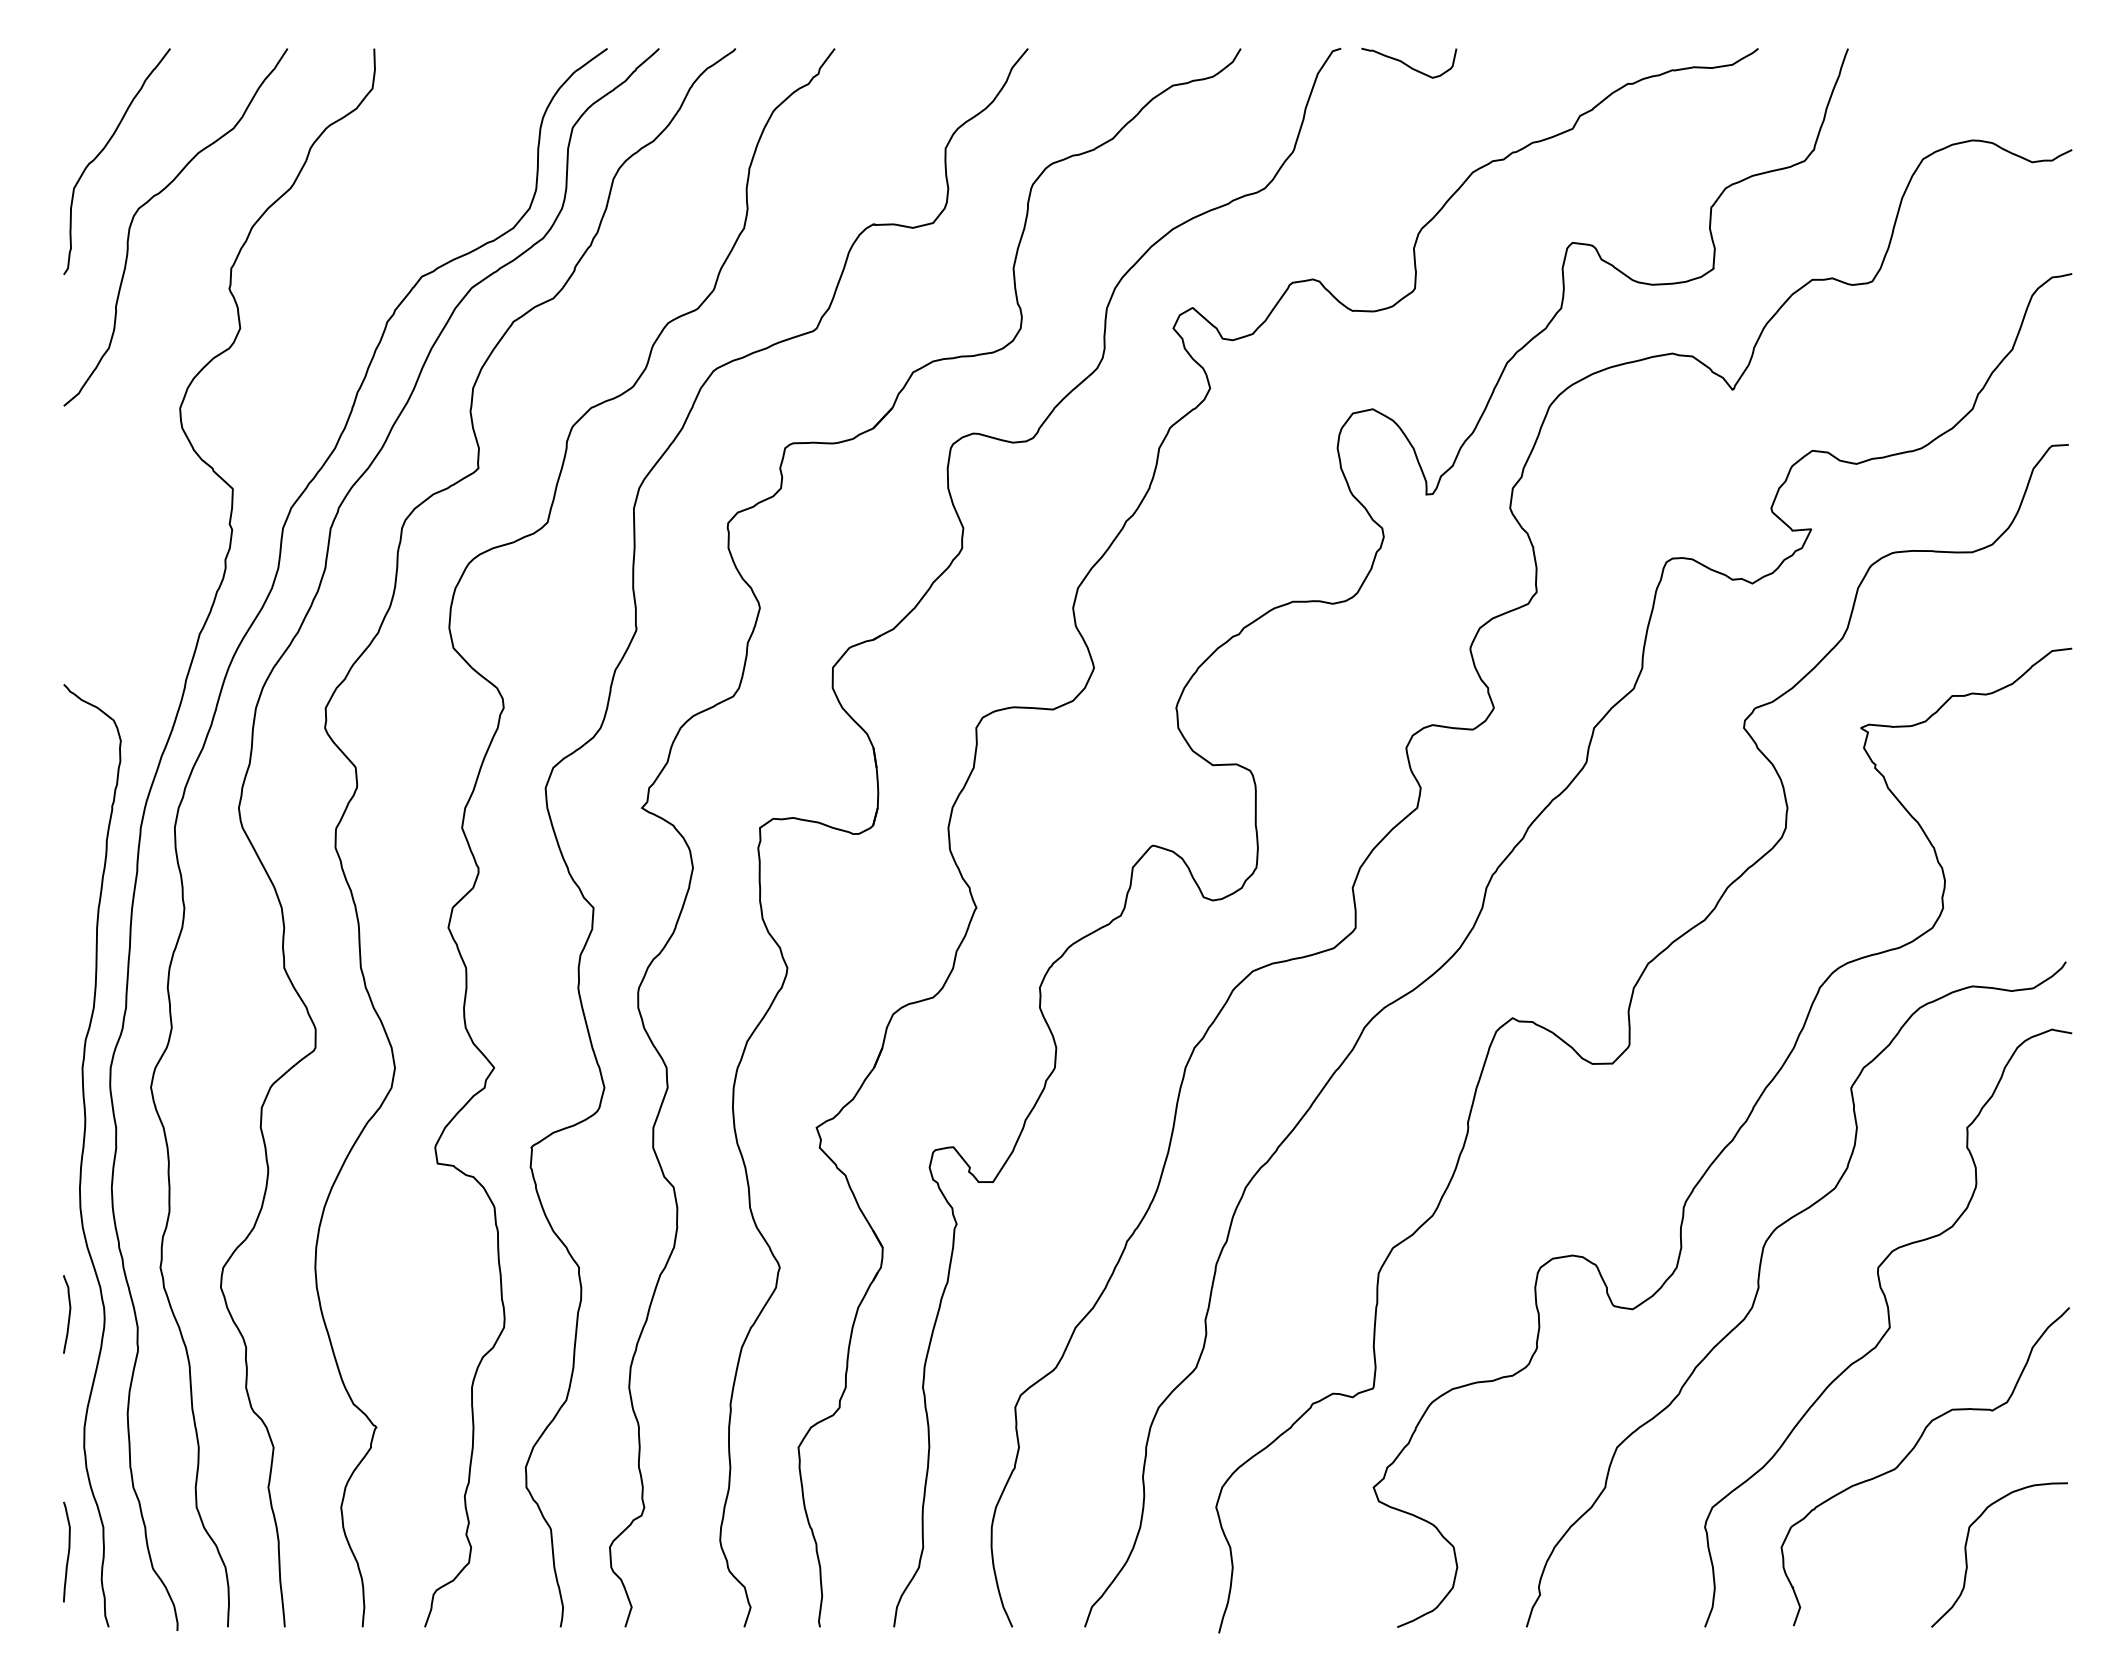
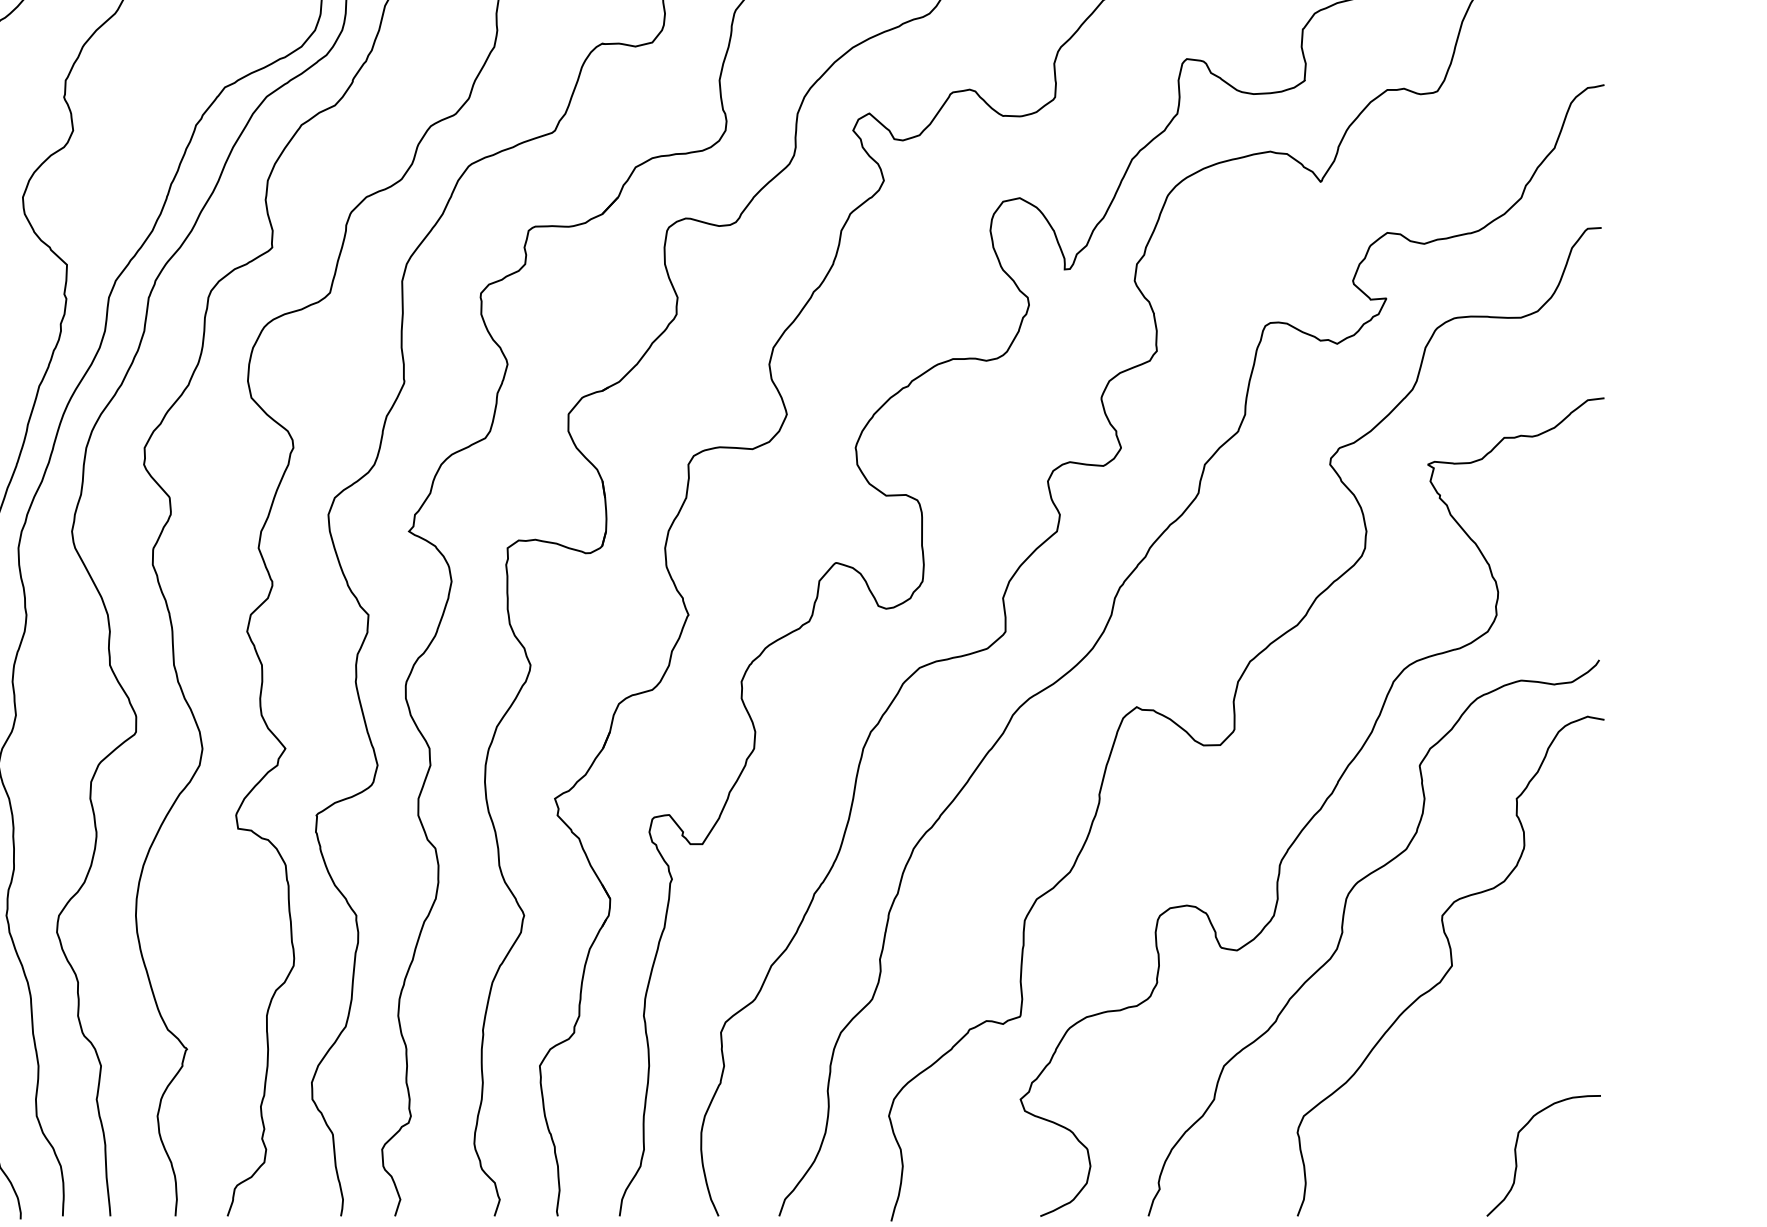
curve: (1911, 1452) -> (1470, 1070), removed

